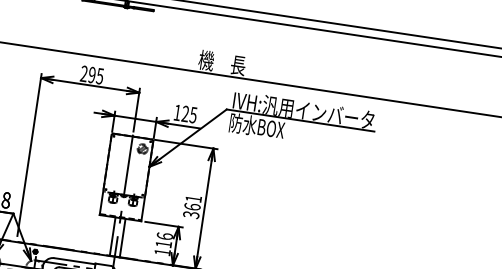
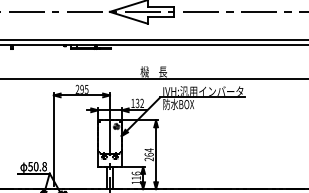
text: (188, 114) -> (139, 103), 125 -> 132
text: (191, 206) -> (148, 154), 361 -> 264

